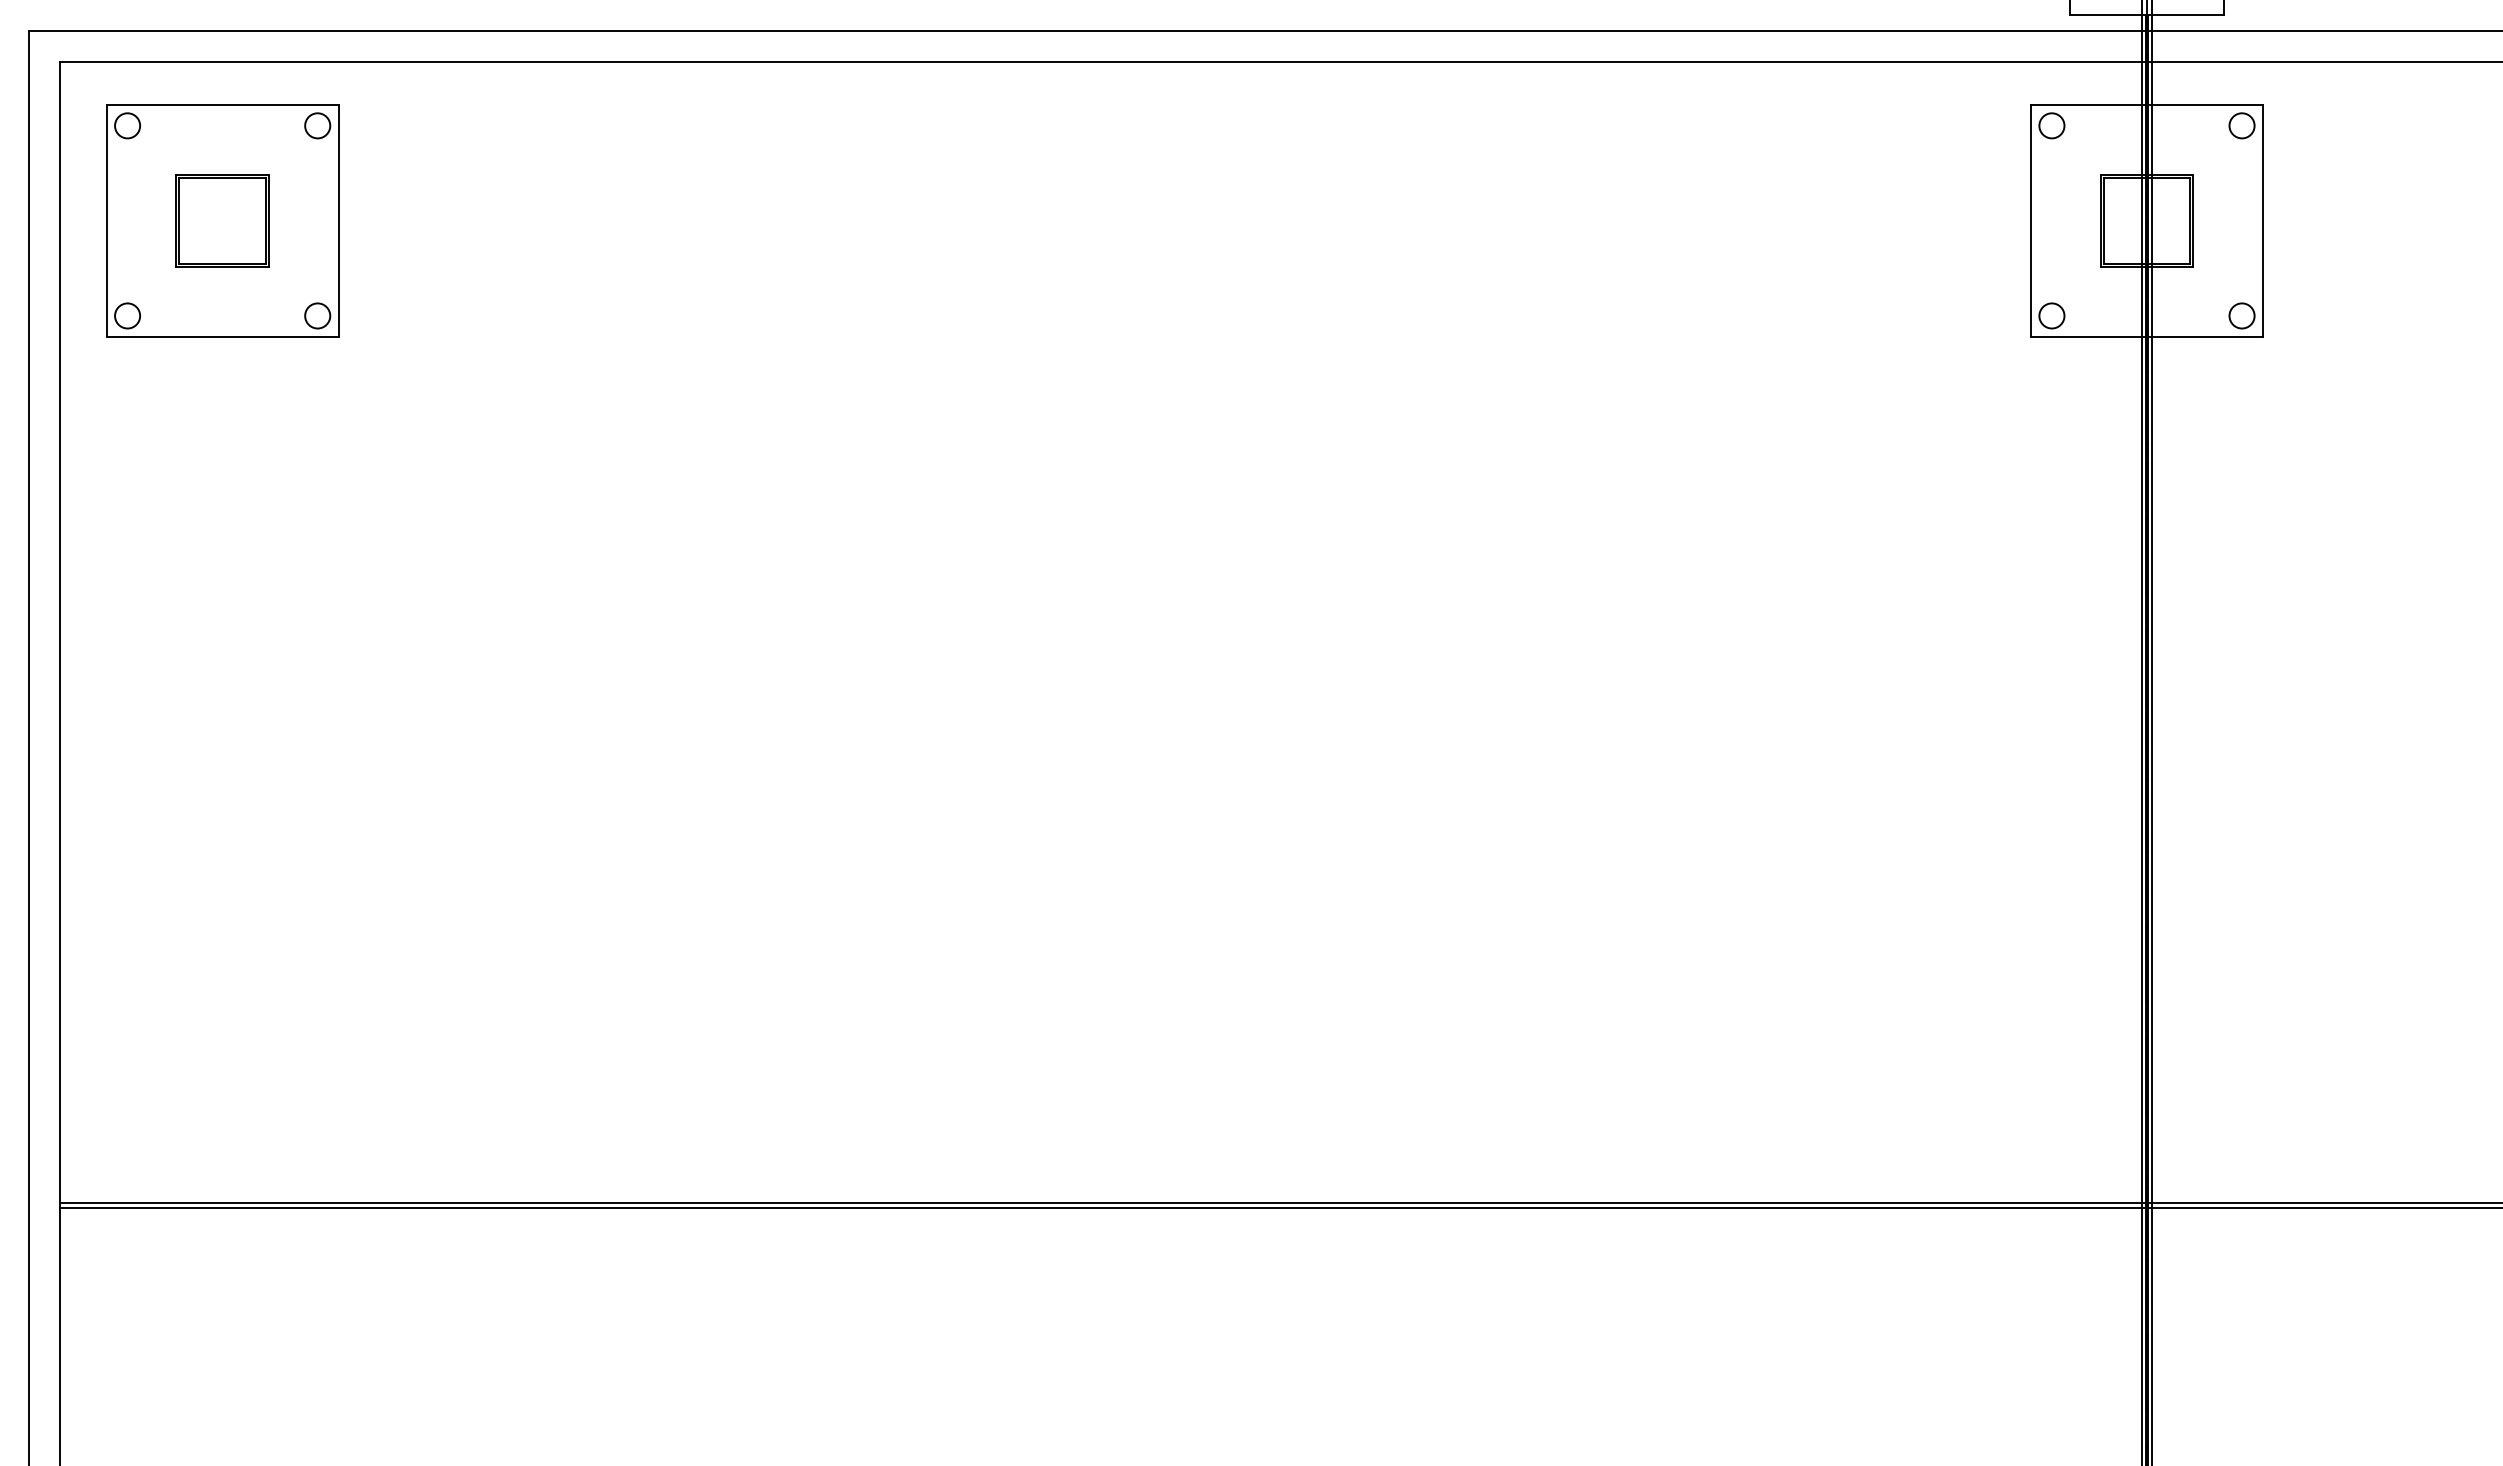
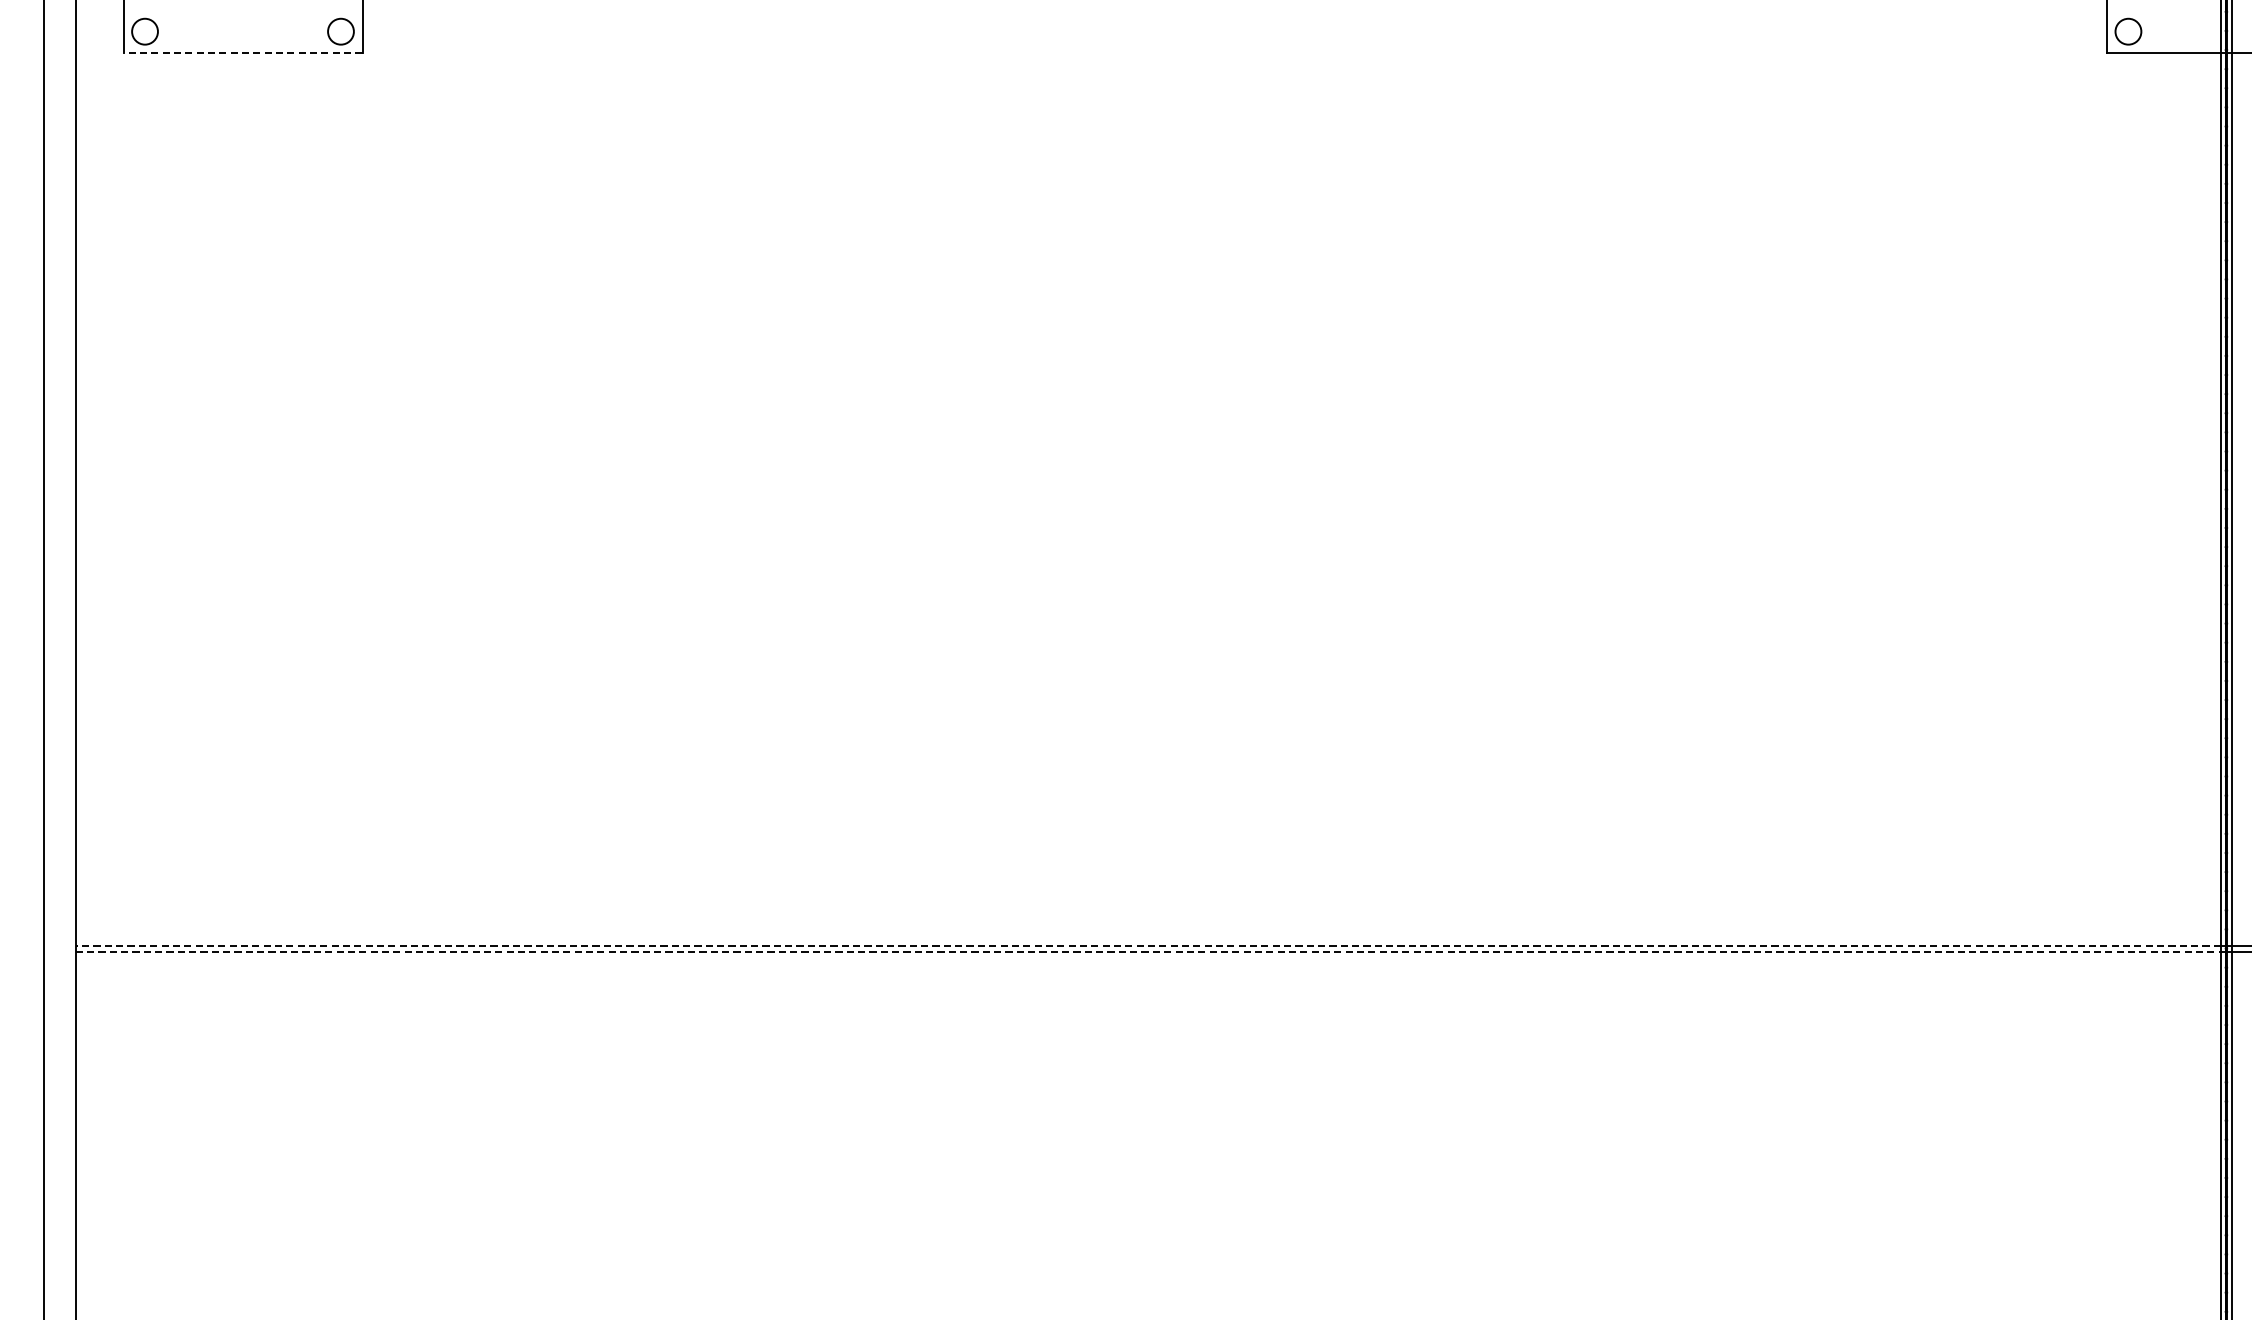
line: (222, 336) -> (242, 52), solid -> dashed
line: (1100, 1202) -> (1147, 945), solid -> dashed
line: (1100, 1208) -> (1147, 951), solid -> dashed

